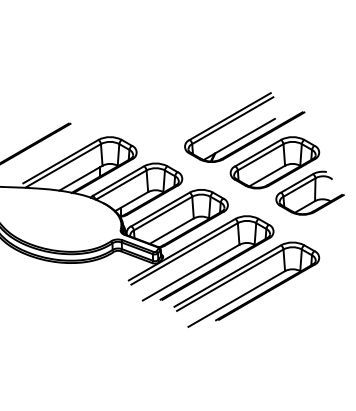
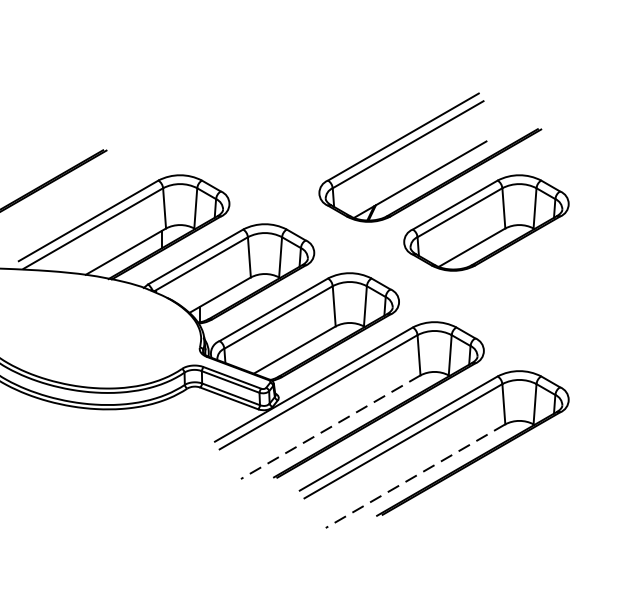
part: (309, 192) -> (550, 278), removed
line: (191, 272) -> (331, 426), solid -> dashed
line: (236, 299) -> (415, 477), solid -> dashed

